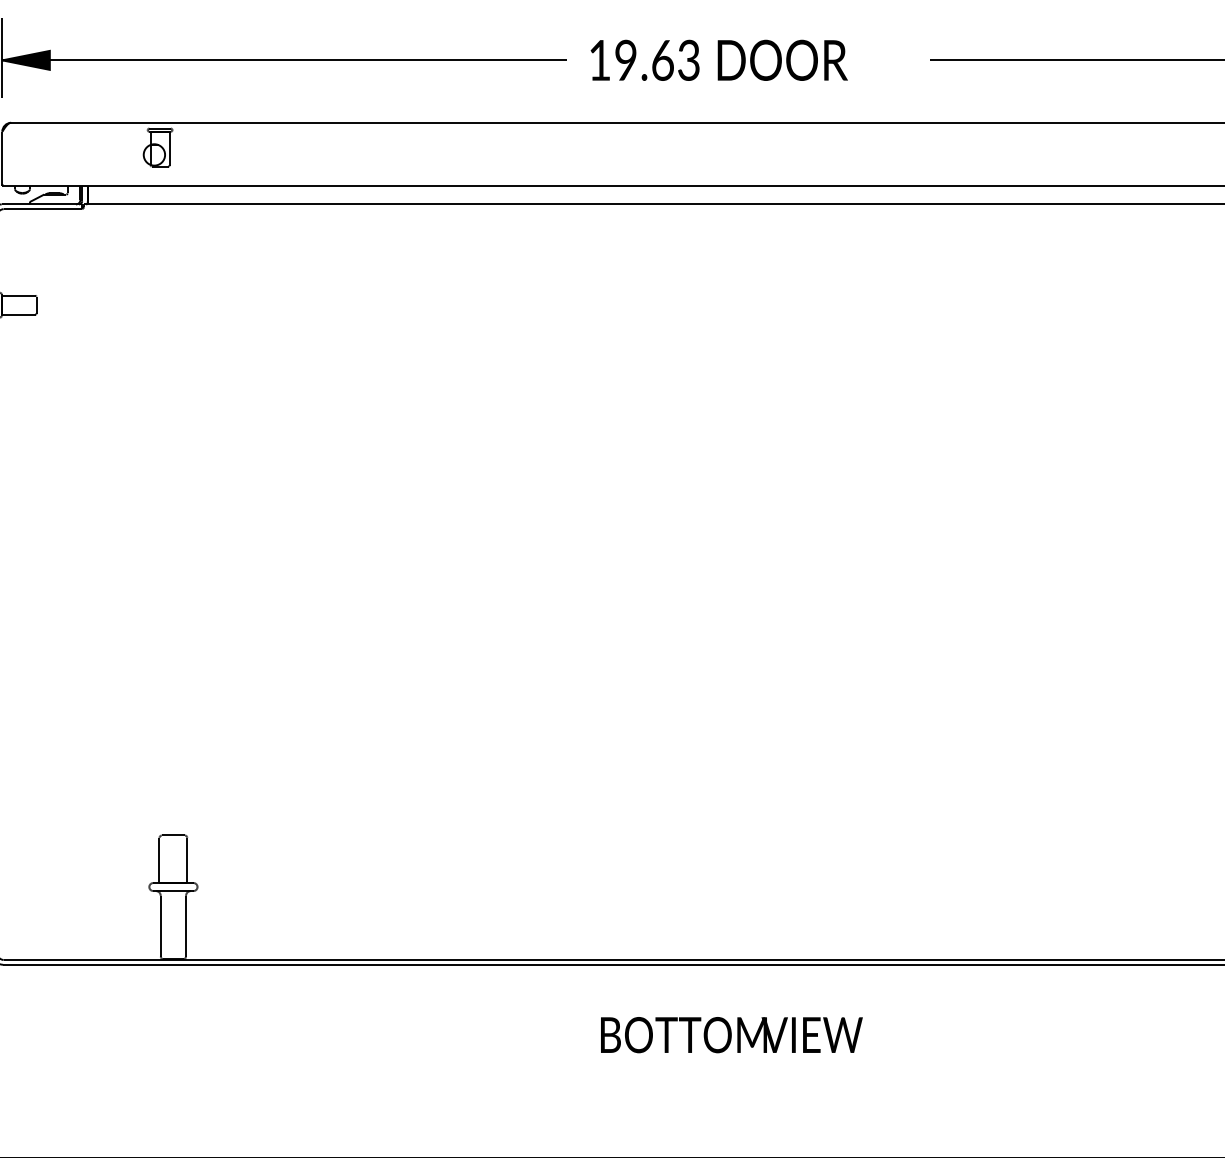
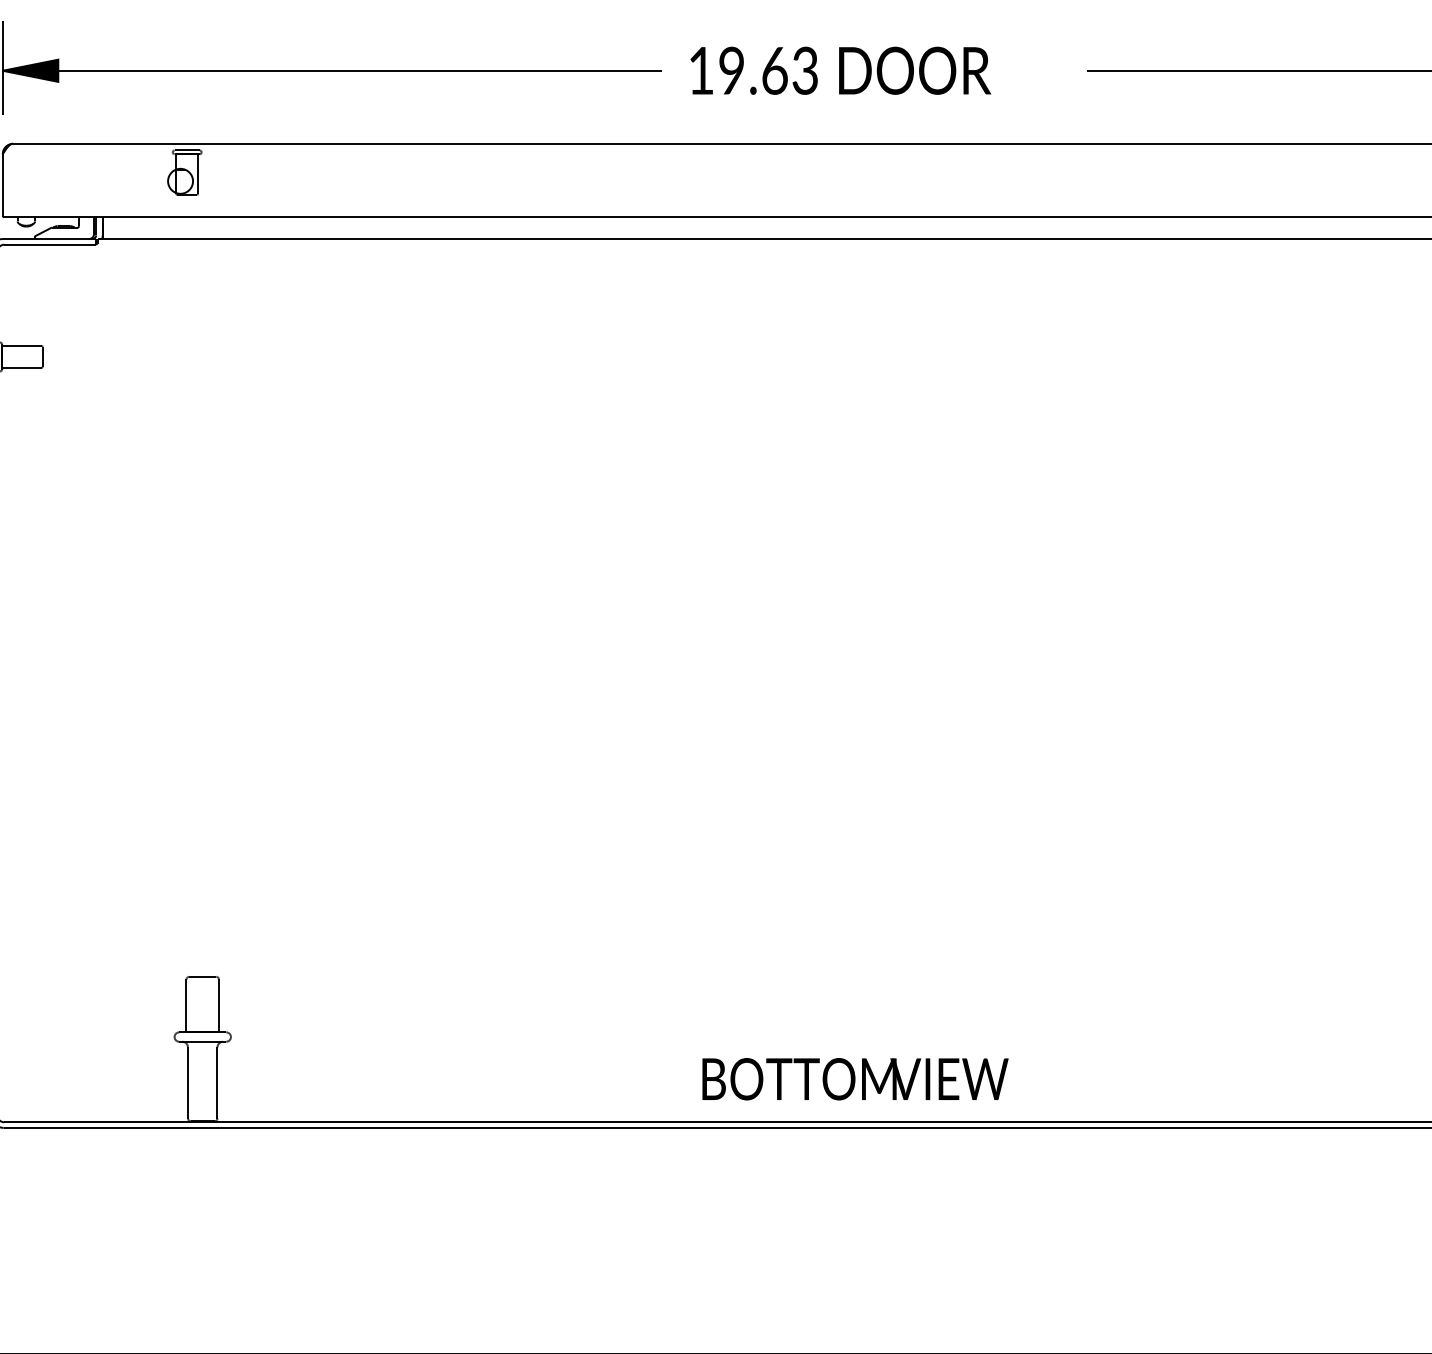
text: (731, 1035) -> (855, 1079), moved

